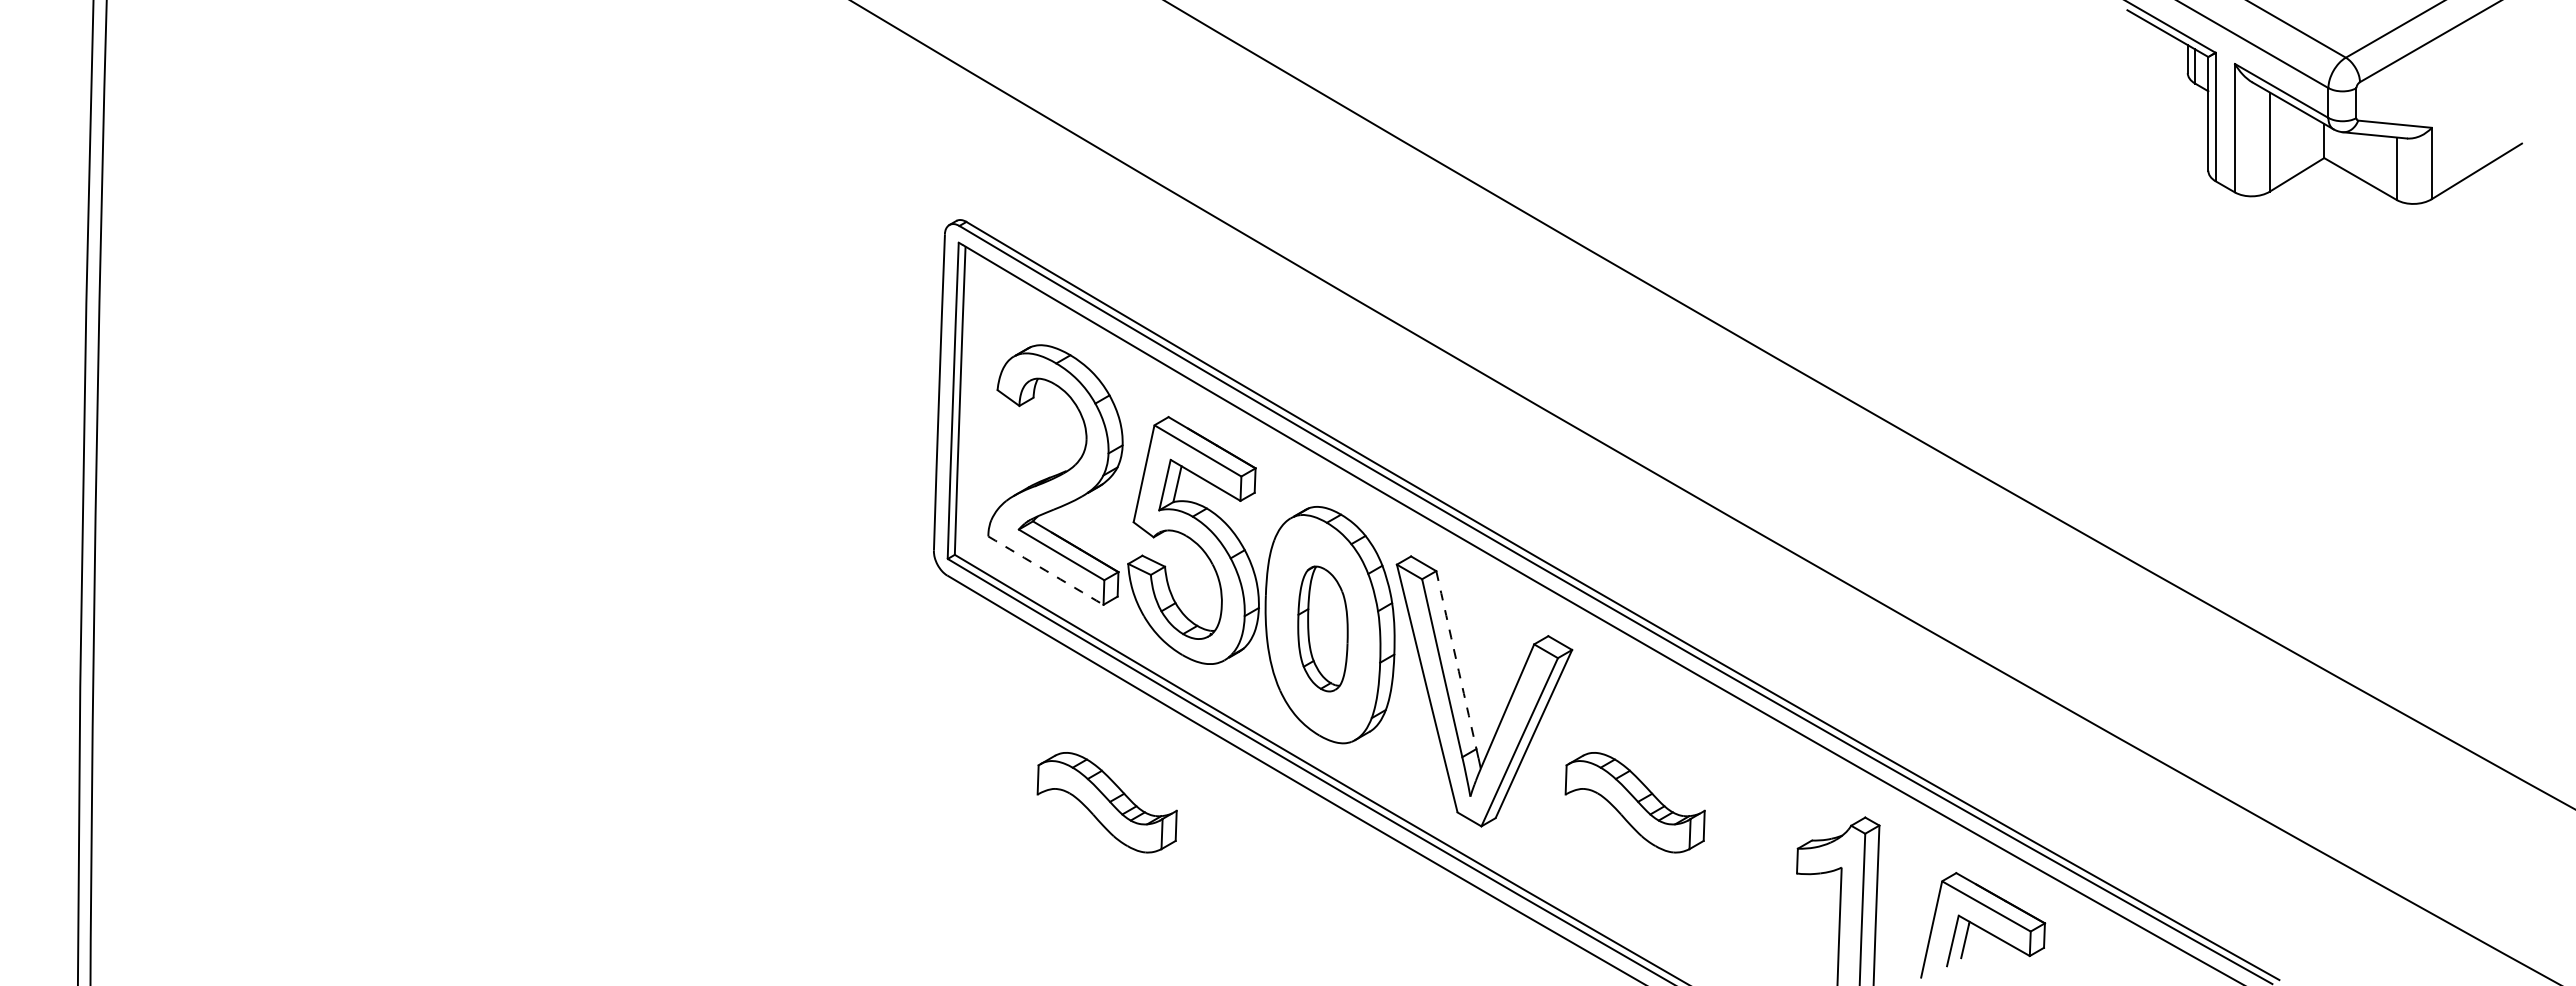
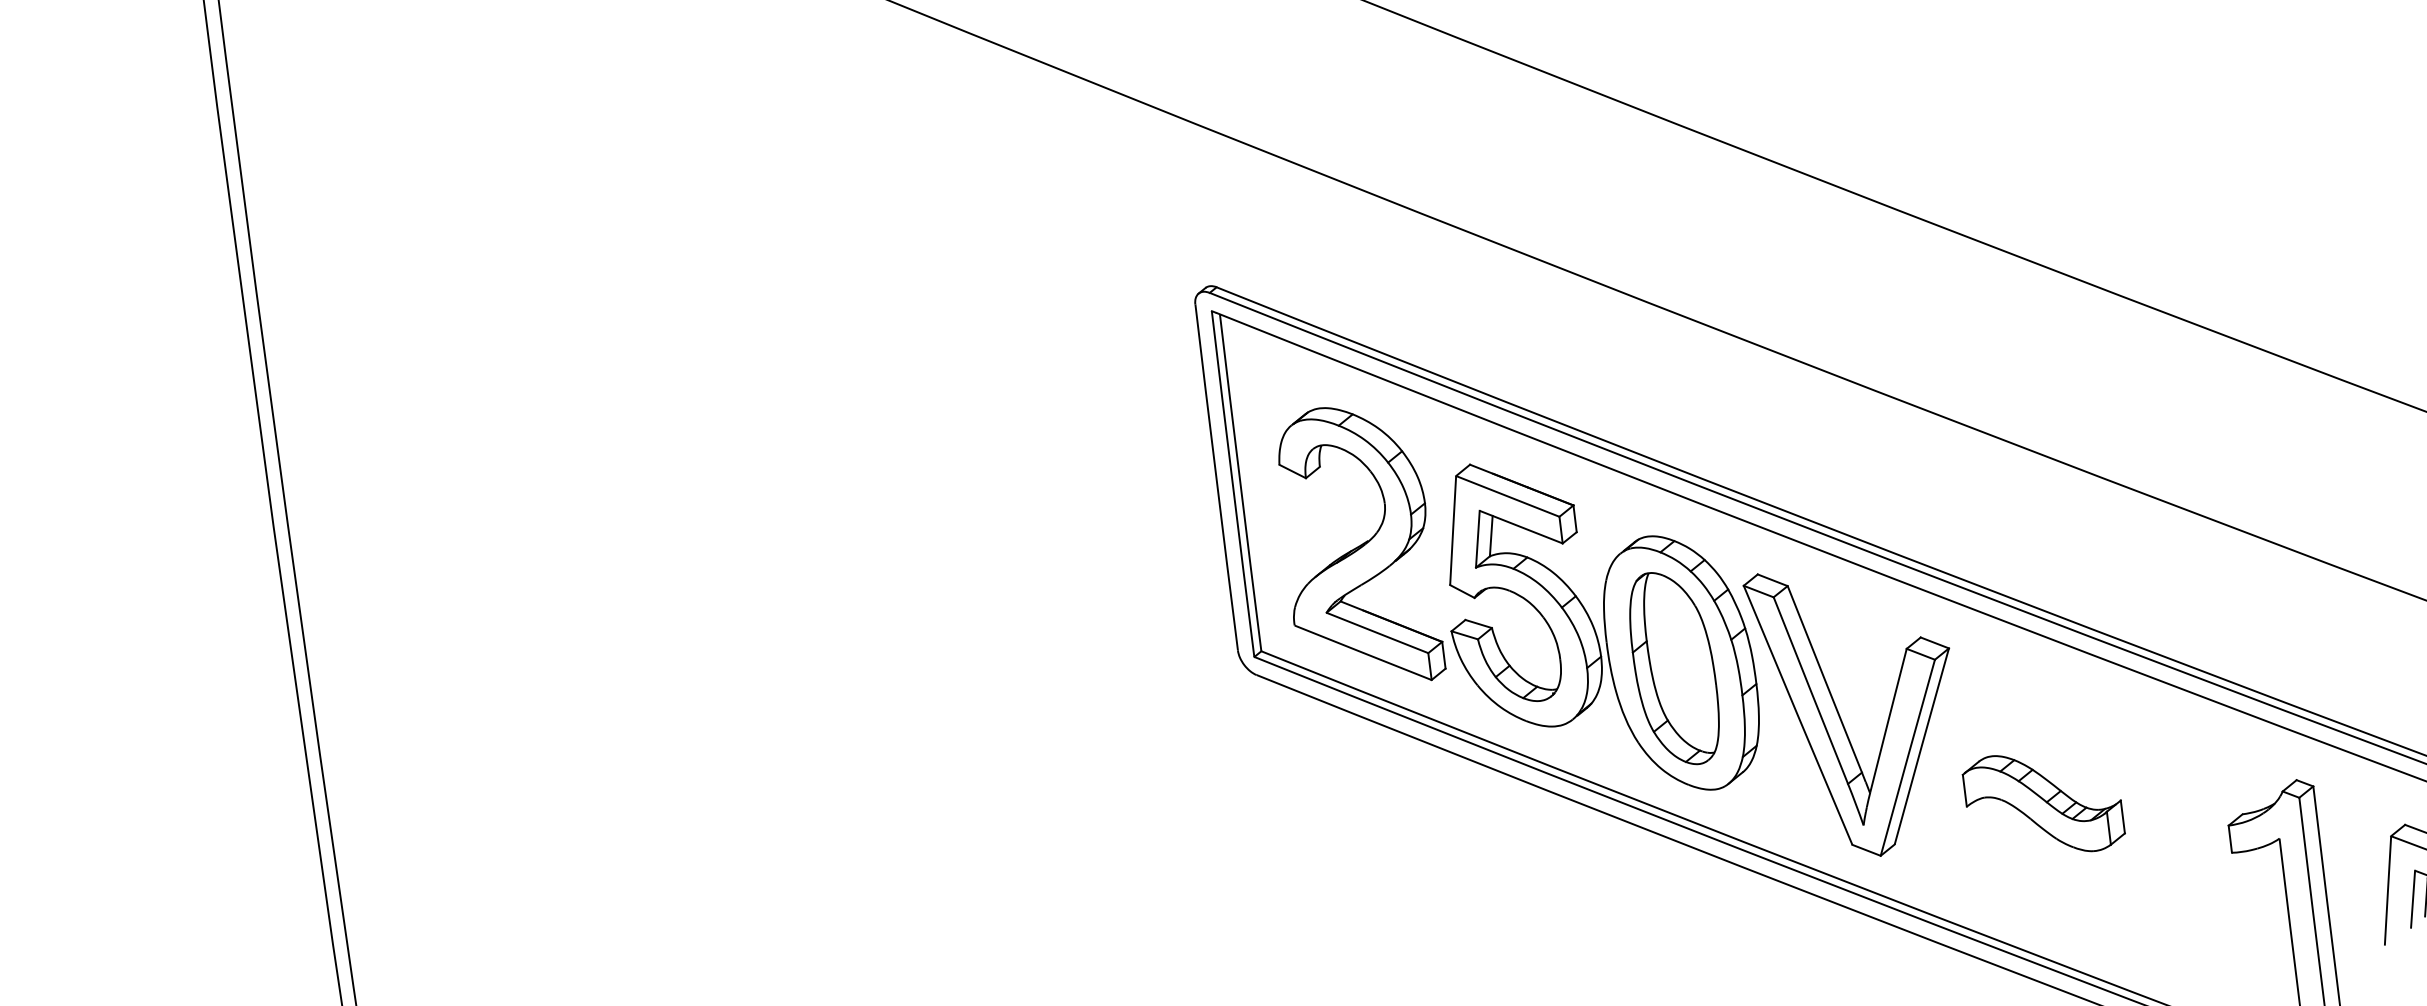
arc: (1045, 570) -> (1362, 652), dashed -> solid
part: (1322, 628) -> (1673, 668), size x1.43
arc: (1456, 660) -> (1825, 679), dashed -> solid
part: (1106, 802) -> (1468, 894), removed

